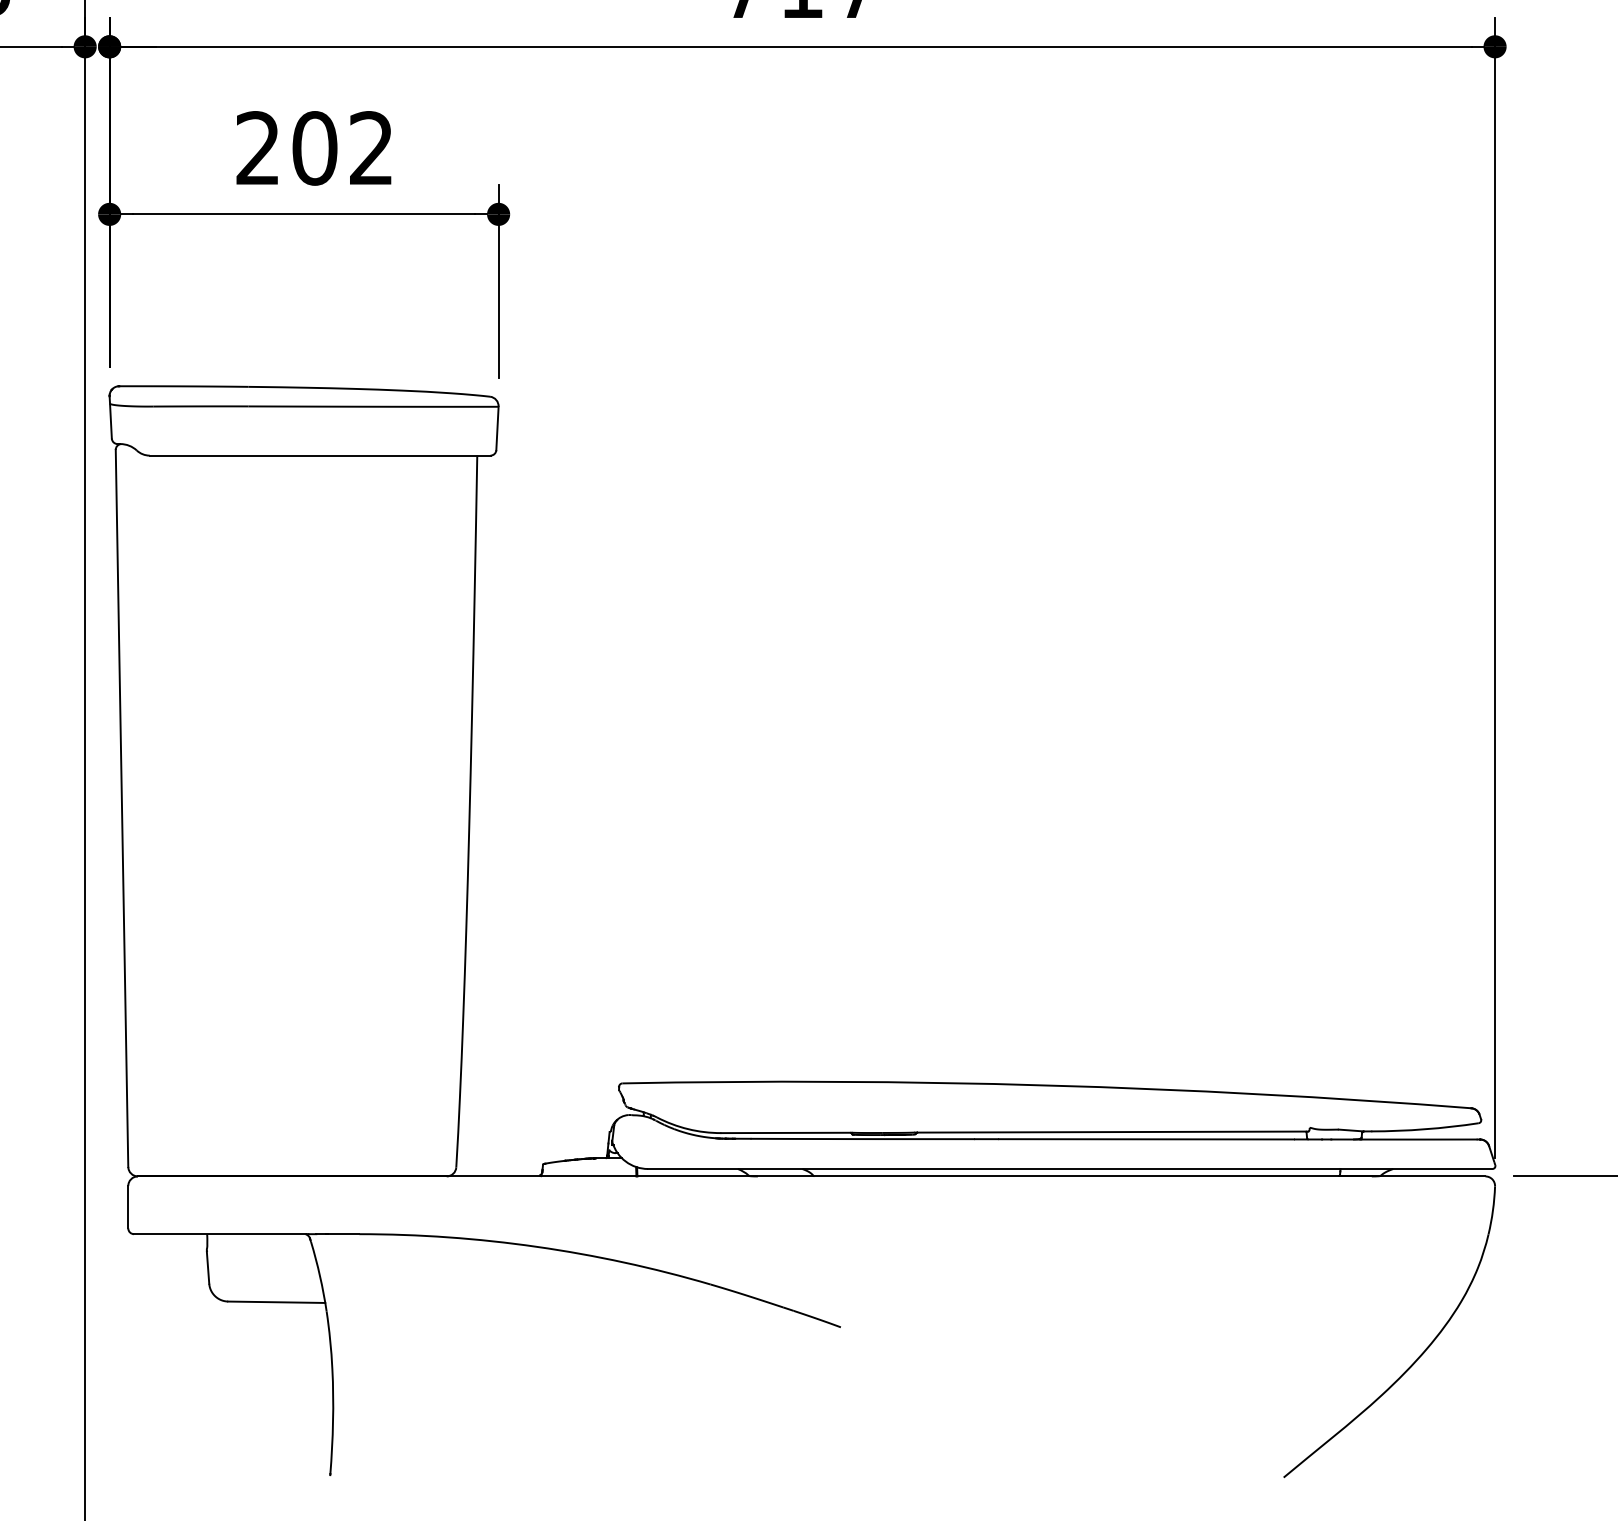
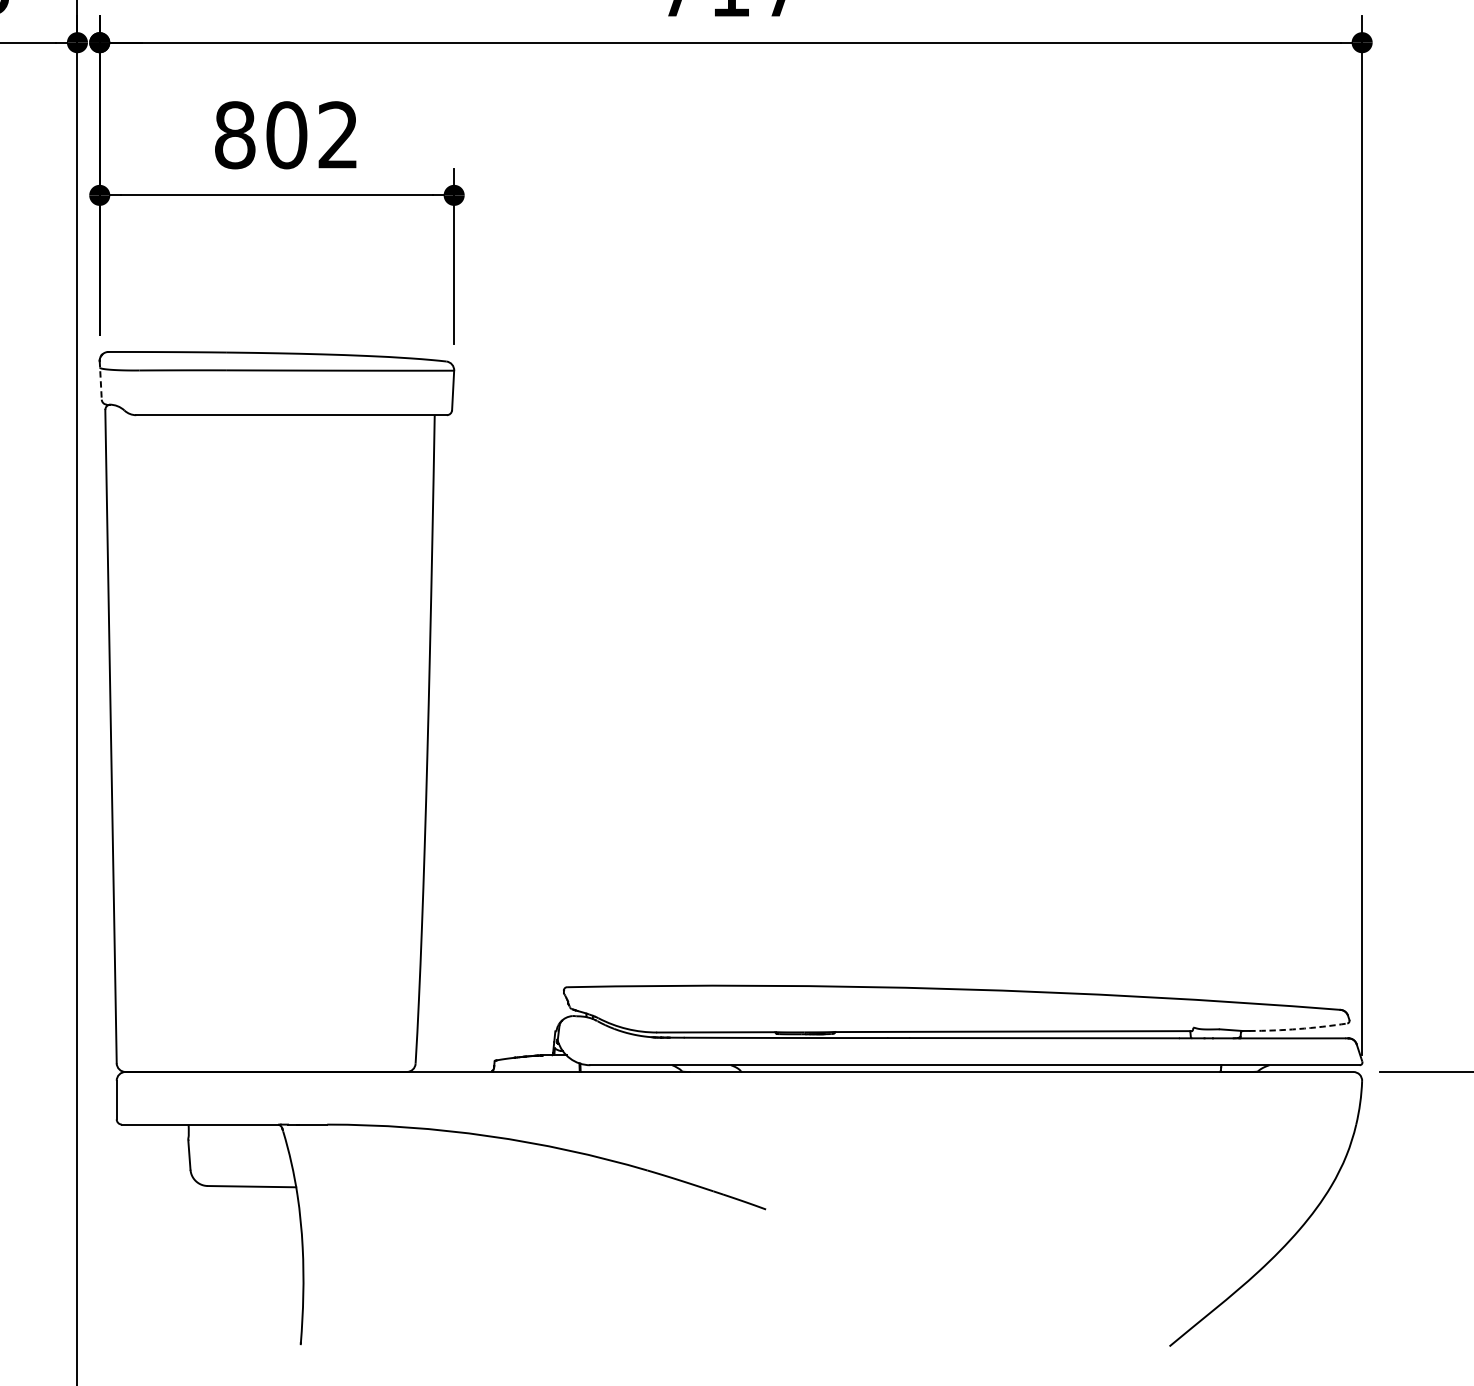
text: (258, 148) -> (235, 135), 202 -> 802
line: (110, 417) -> (100, 380), solid -> dashed
arc: (1425, 1129) -> (1298, 1029), solid -> dashed

